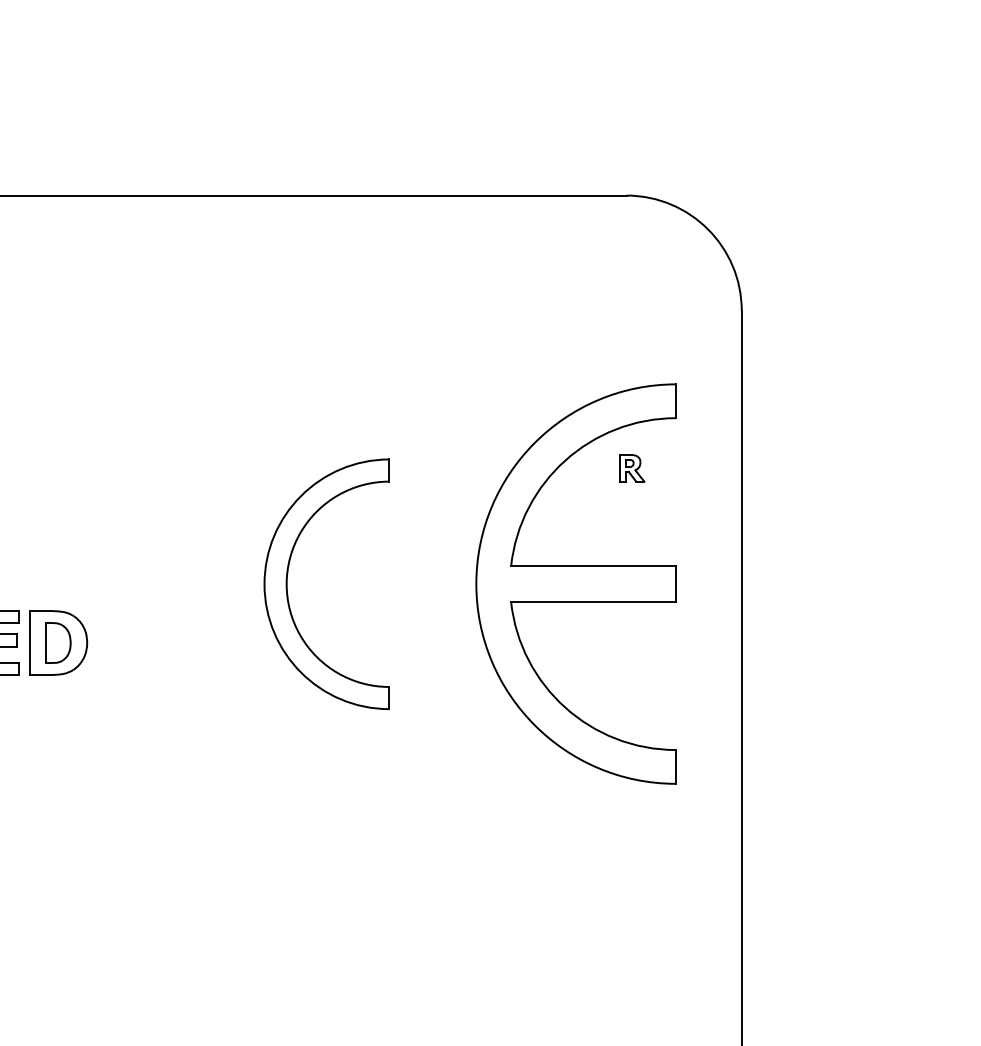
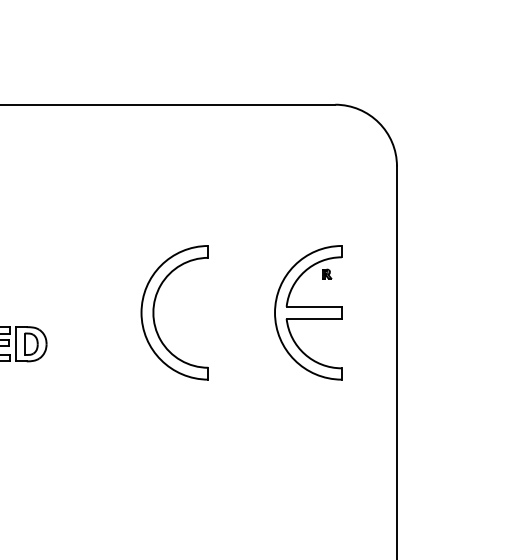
part: (576, 583) -> (308, 312), size x0.62

